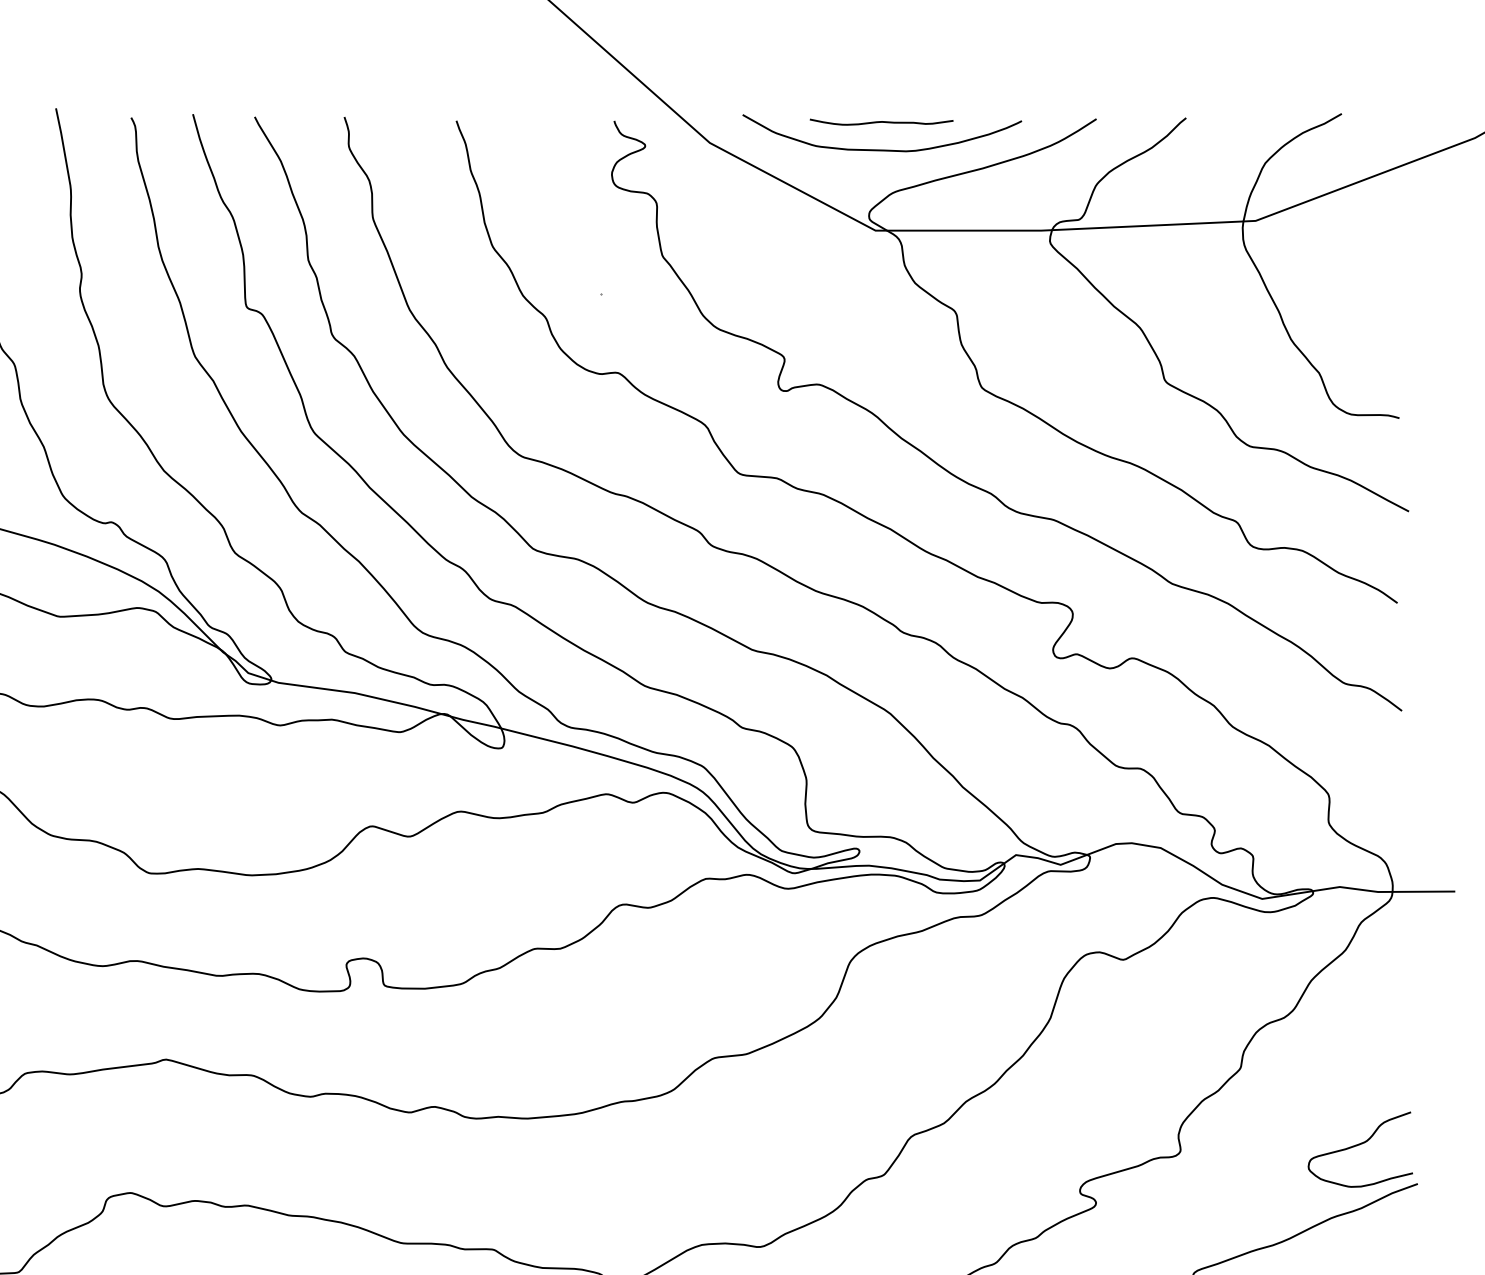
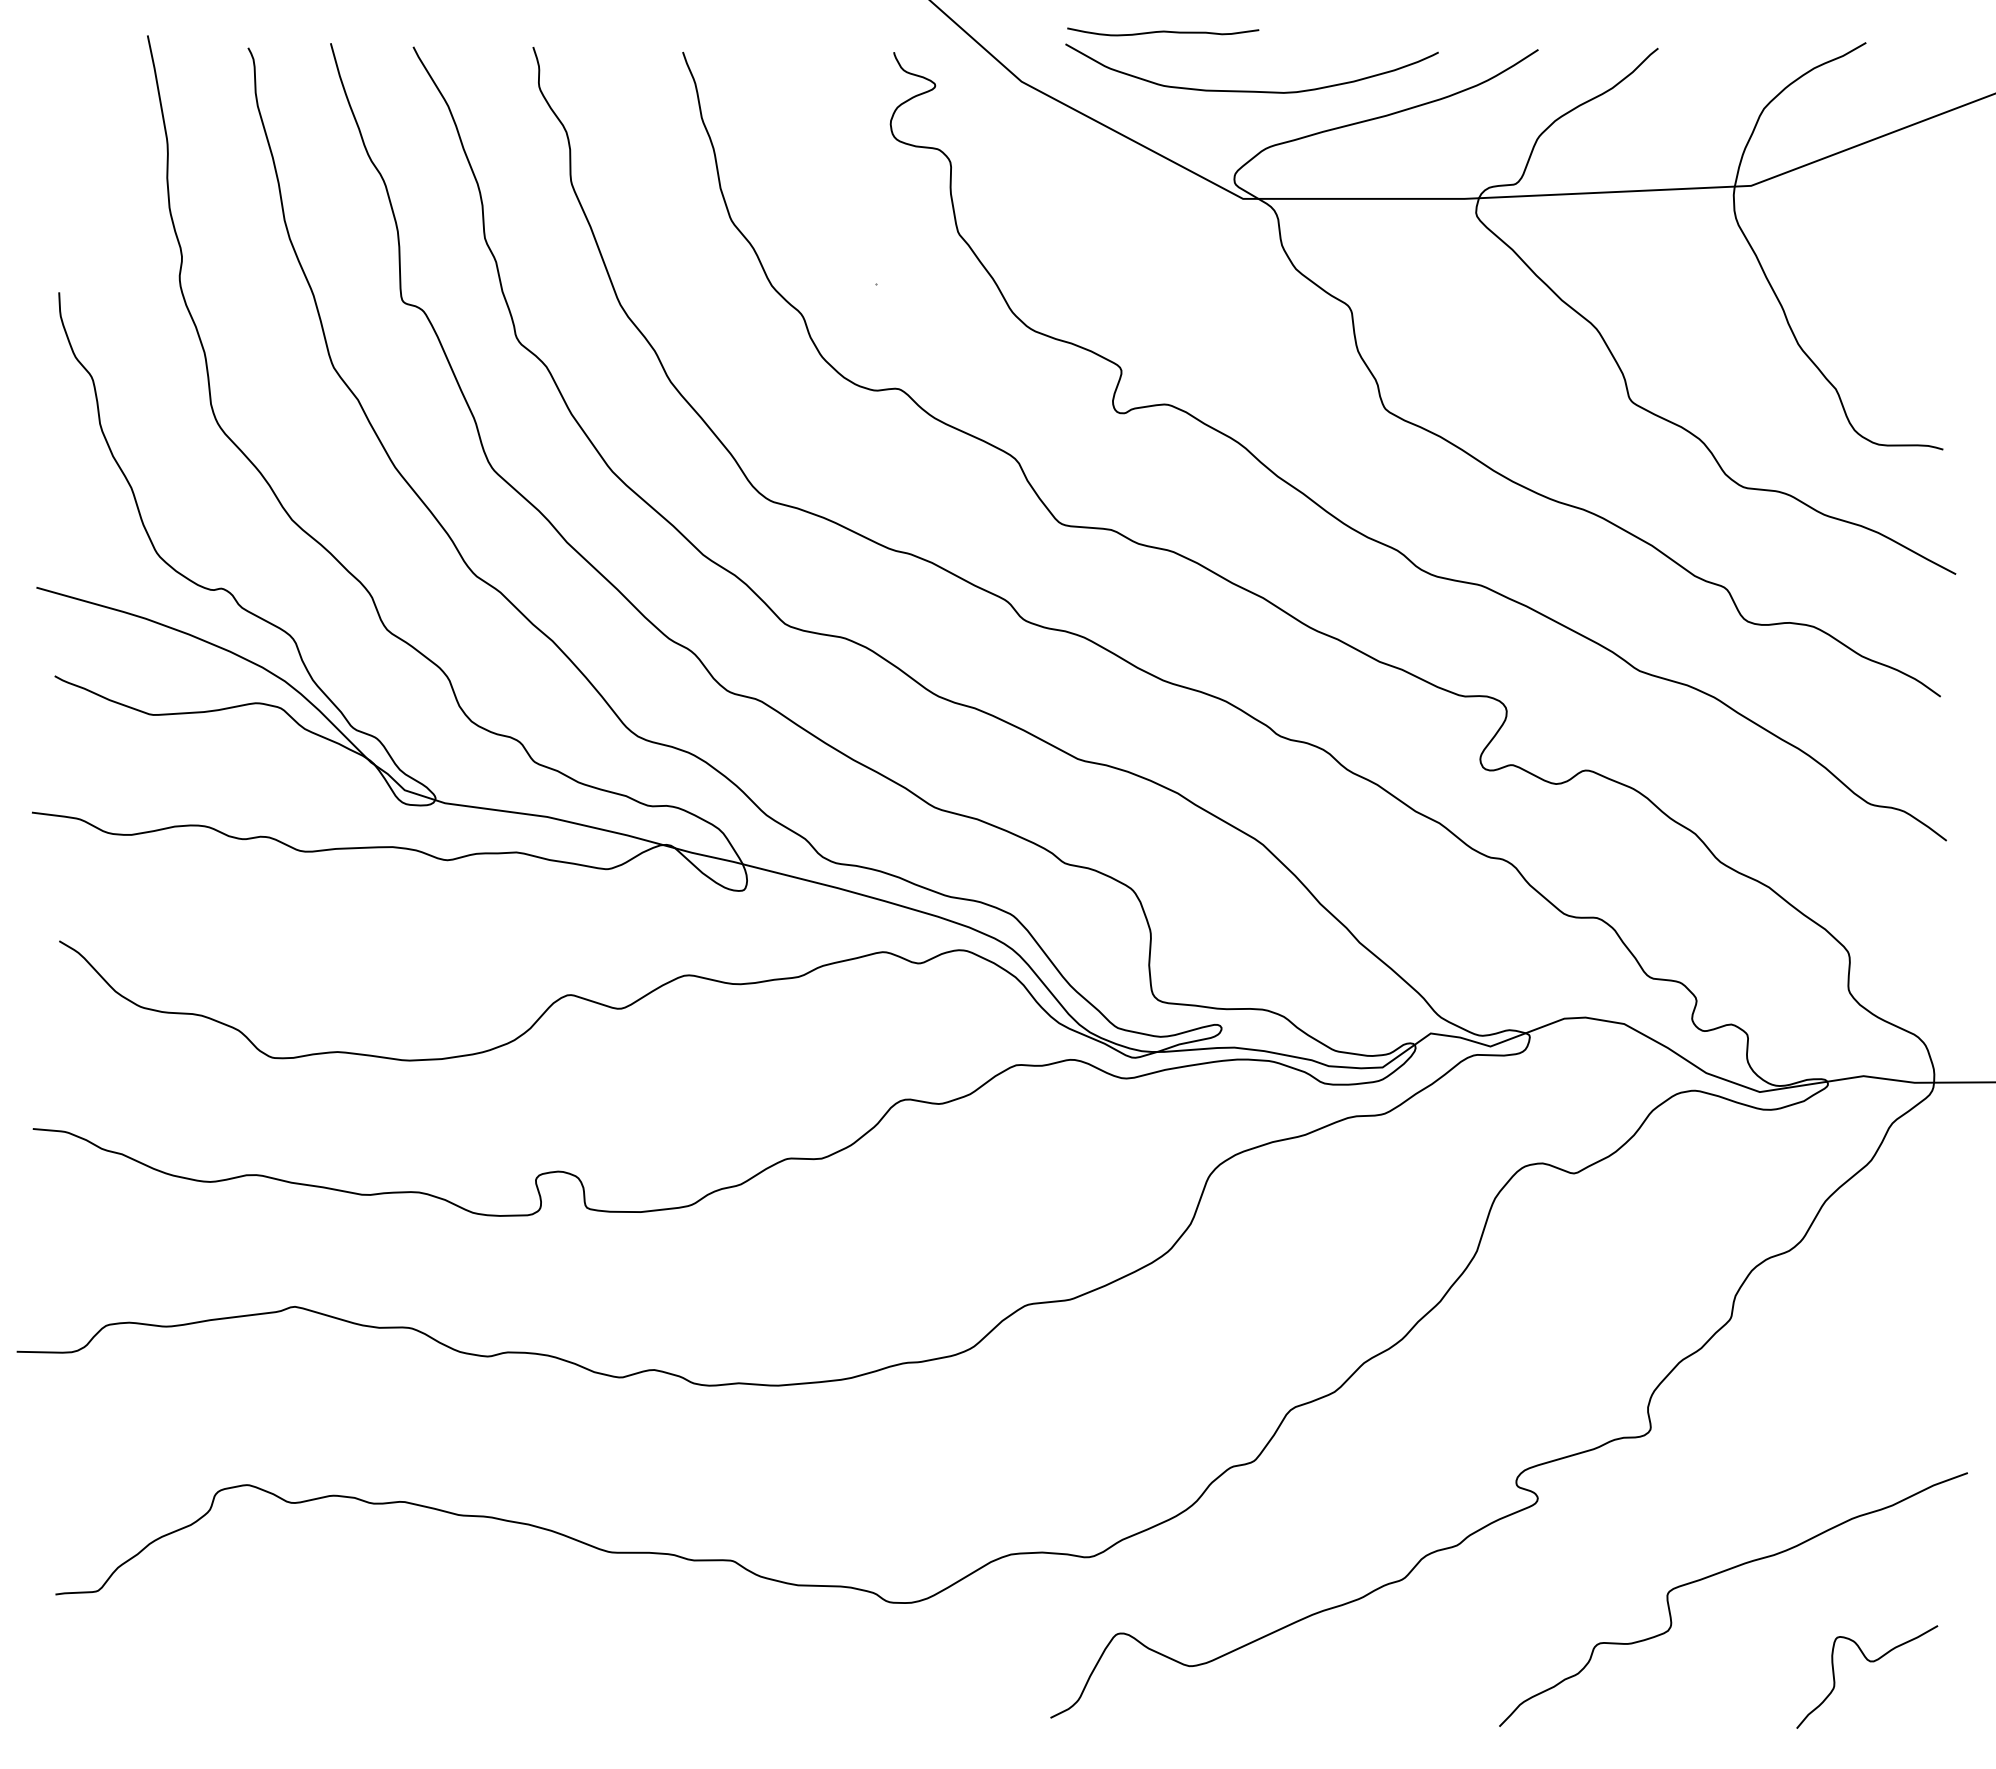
curve: (881, 121) -> (1163, 31), moved
curve: (1359, 1145) -> (1889, 1421), removed

